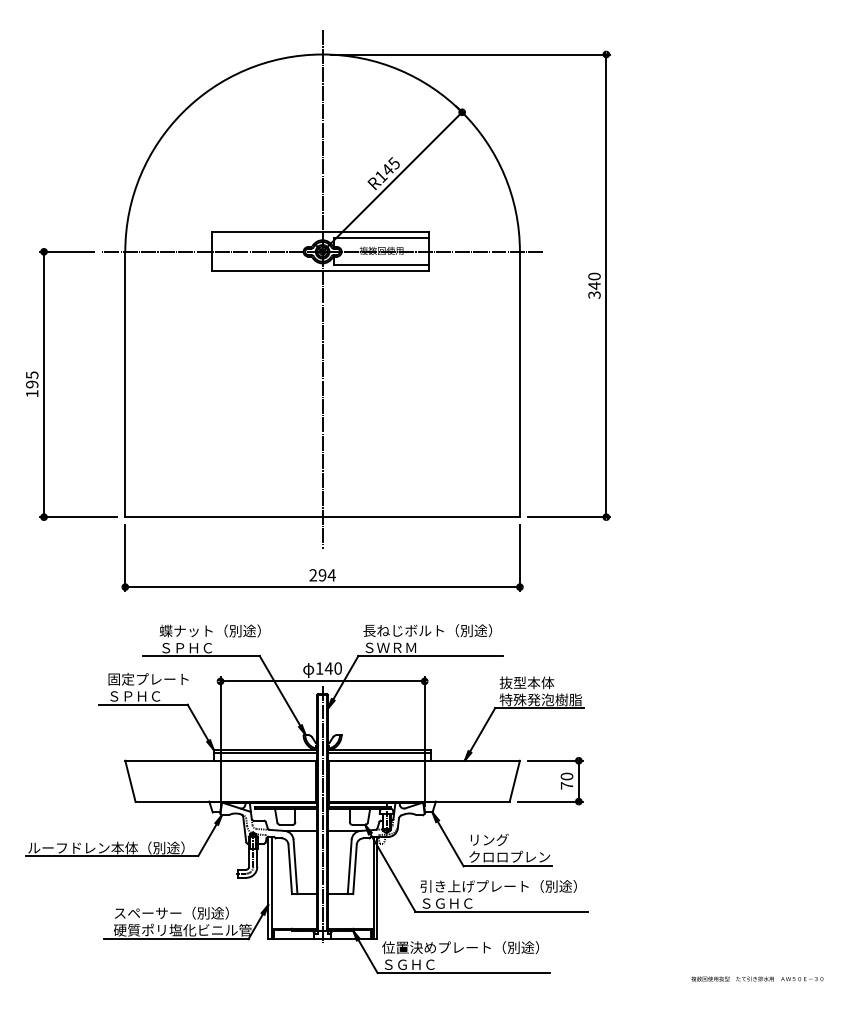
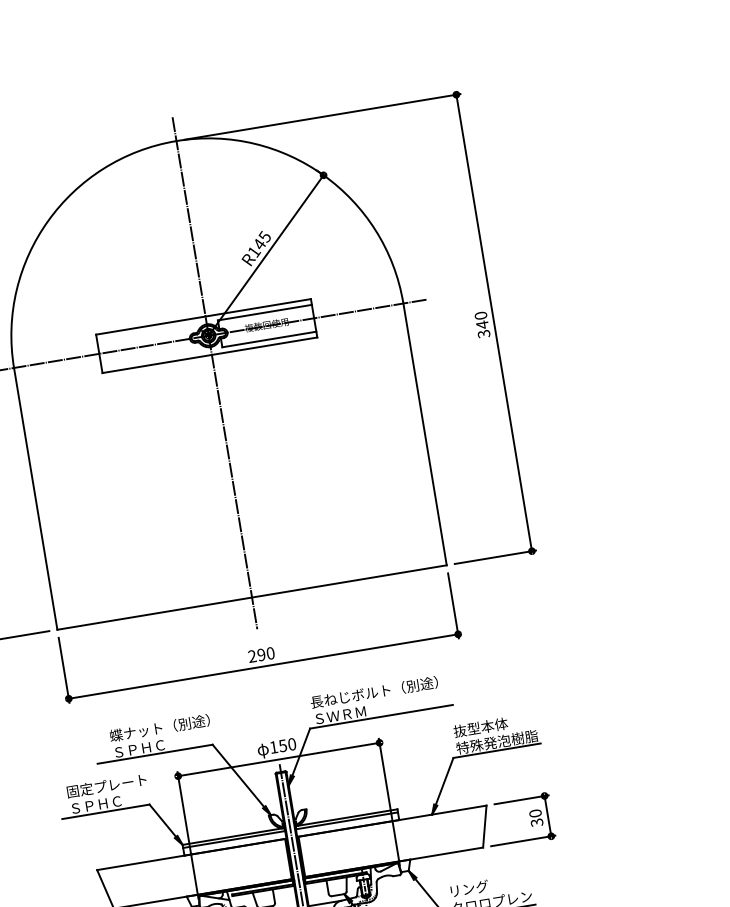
text: (331, 575) -> (270, 653), 294 -> 290
text: (328, 668) -> (282, 745), 140 -> 150
text: (566, 785) -> (536, 822), 70 -> 30

